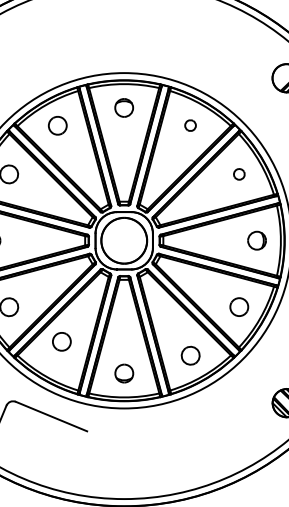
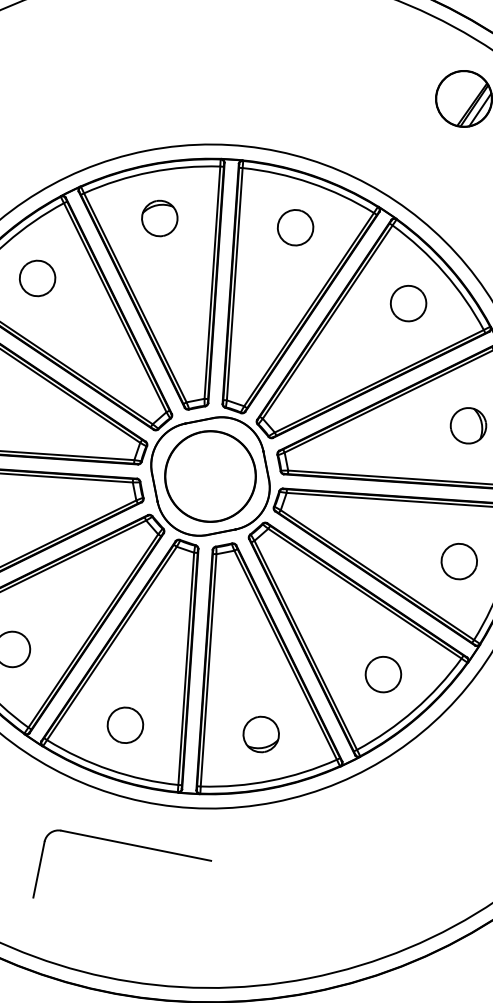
part: (190, 125) -> (295, 227), size x1.67
part: (239, 174) -> (409, 303), size x1.67
part: (61, 341) -> (124, 724), moved

